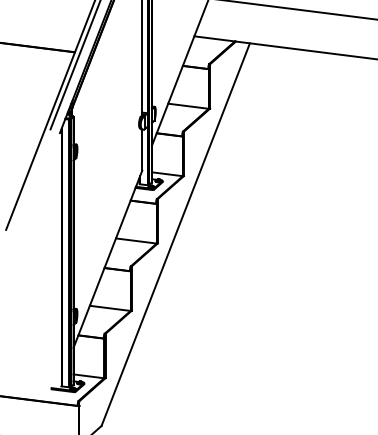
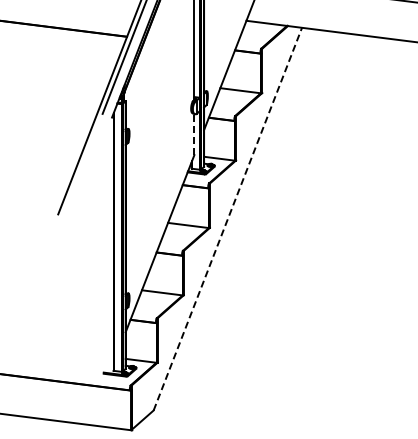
line: (142, 150) -> (194, 134), solid -> dashed
line: (176, 234) -> (228, 218), solid -> dashed

